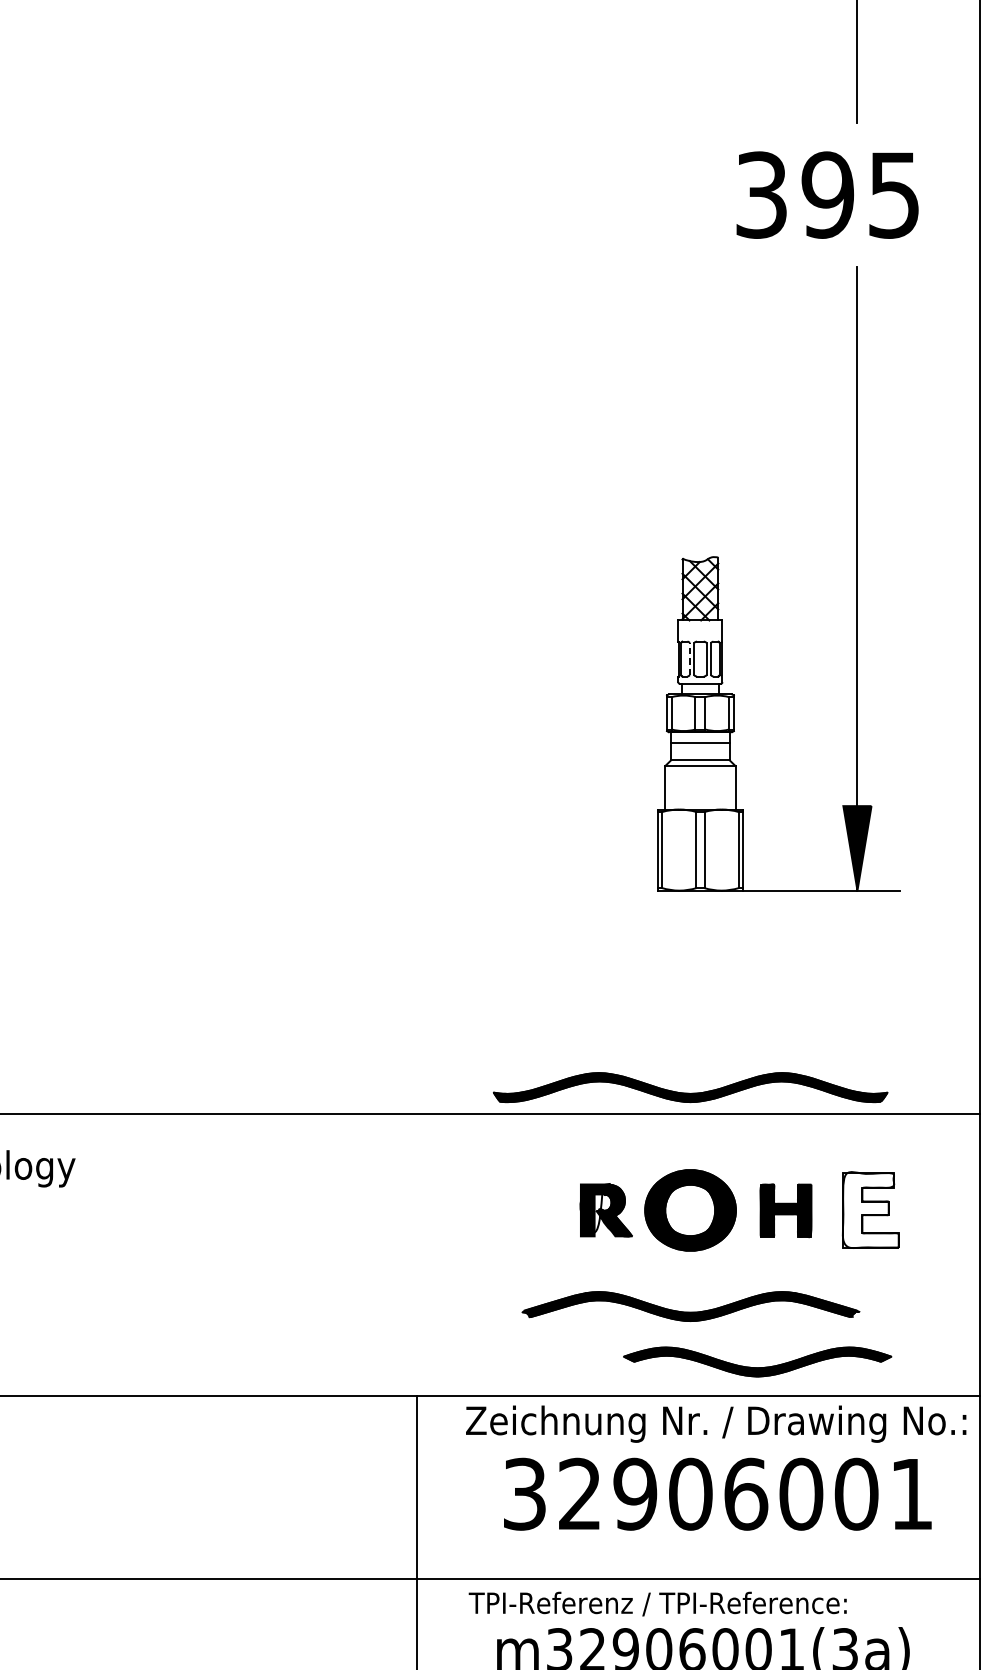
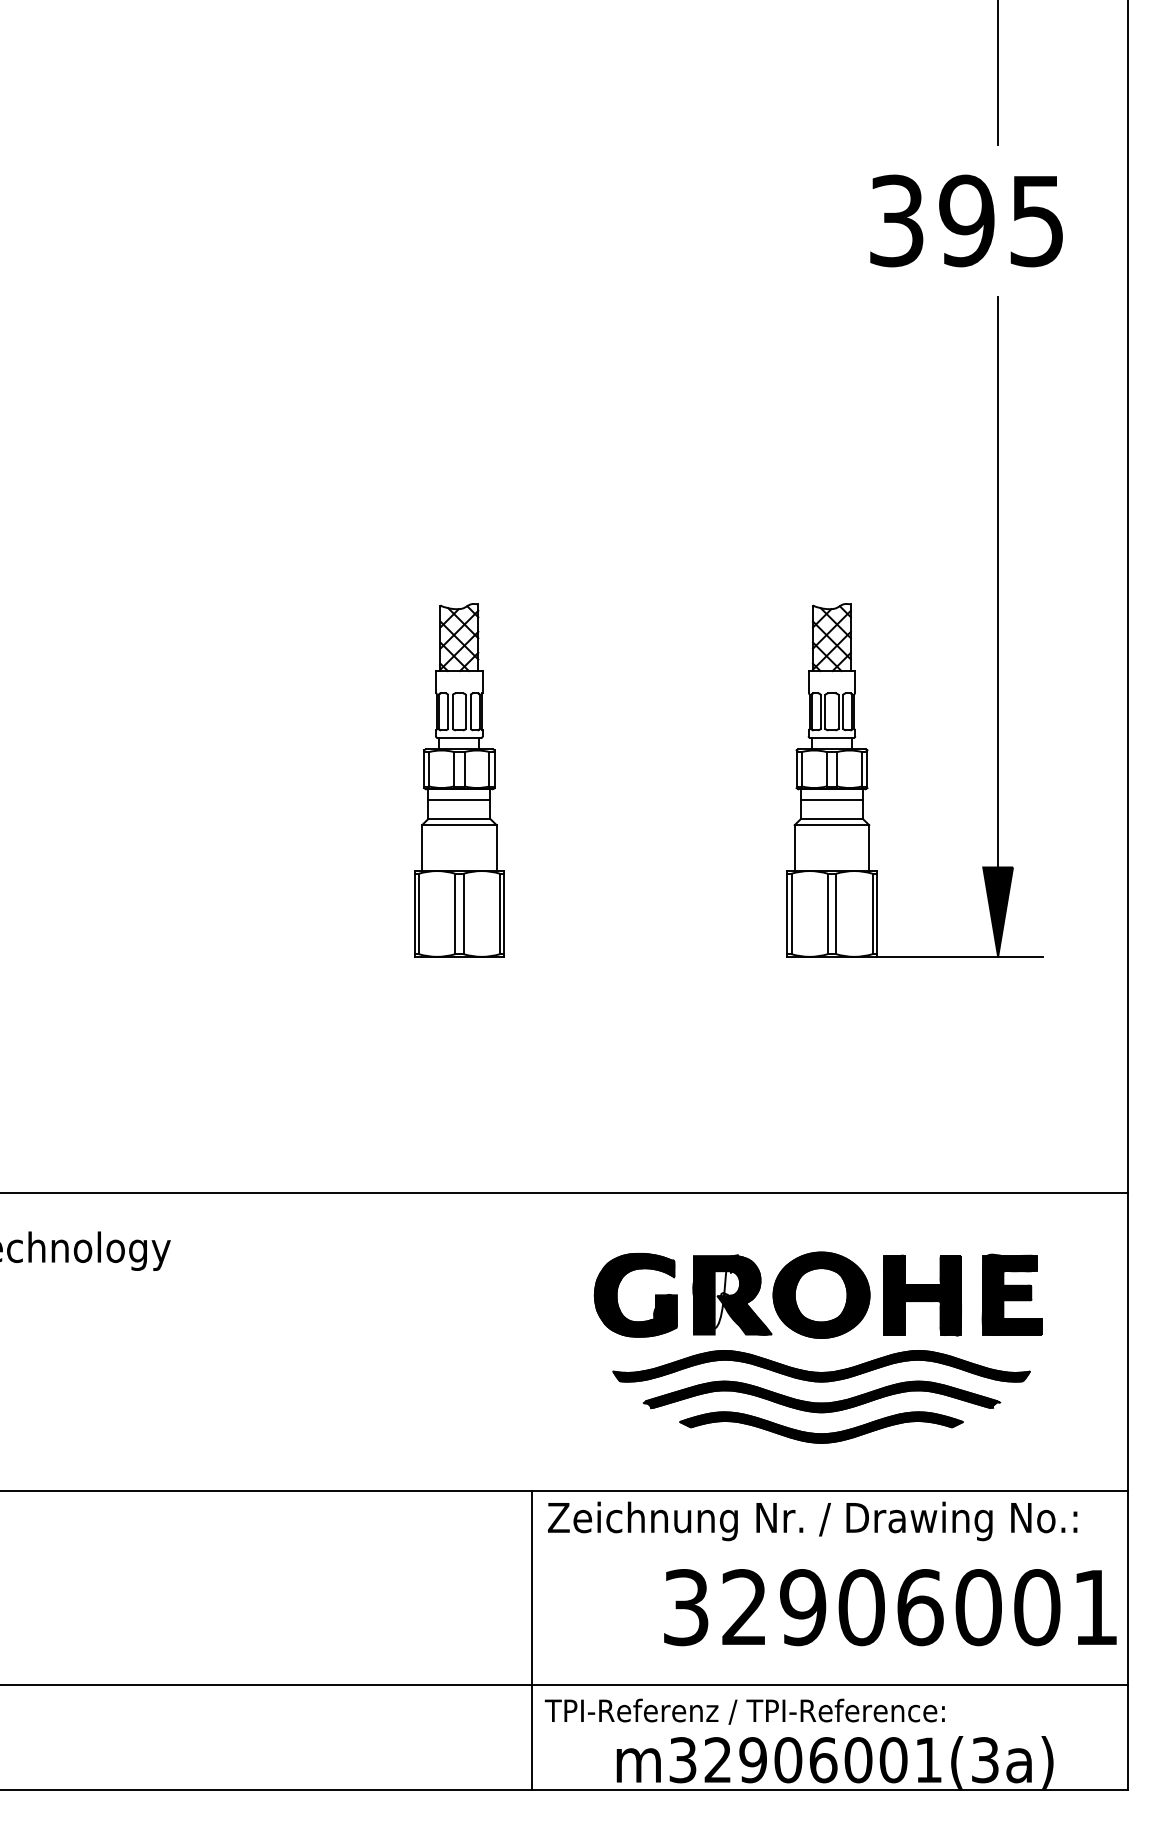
line: (689, 658) -> (820, 711), dashed -> solid
part: (348, 723) -> (459, 780), added
part: (690, 1087) -> (821, 1366), moved
part: (606, 1209) -> (732, 1294), size x1.43
part: (497, 1210) -> (617, 1295), added
part: (785, 1210) -> (922, 1295), size x1.43
fill: (871, 1210) -> (1012, 1295), added
part: (757, 1361) -> (821, 1427), moved
text: (716, 1424) -> (812, 1521), moved
text: (717, 1494) -> (890, 1607), moved
text: (657, 1603) -> (744, 1711), moved

